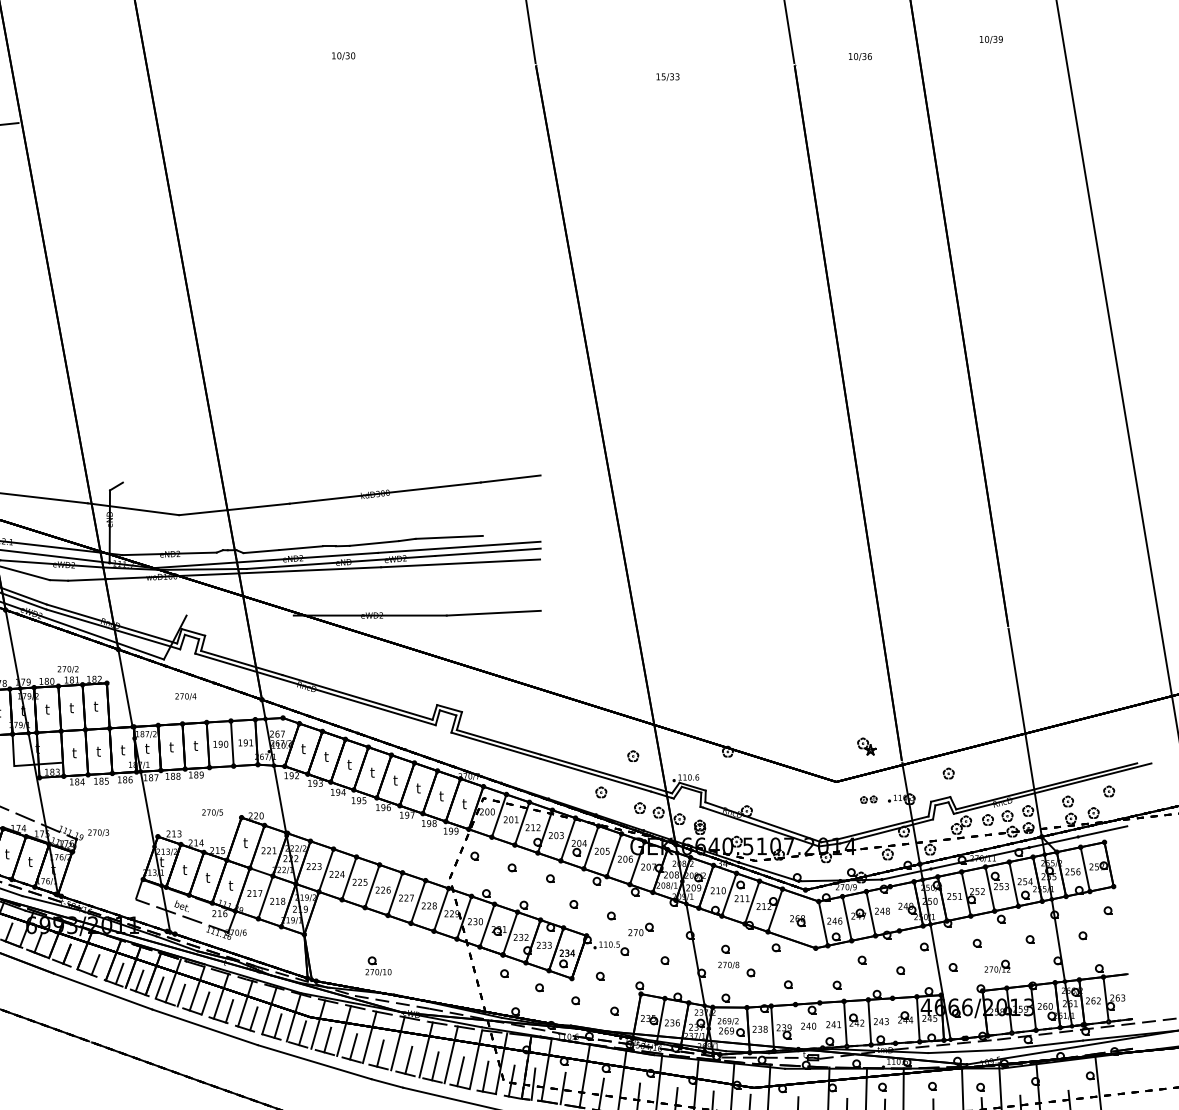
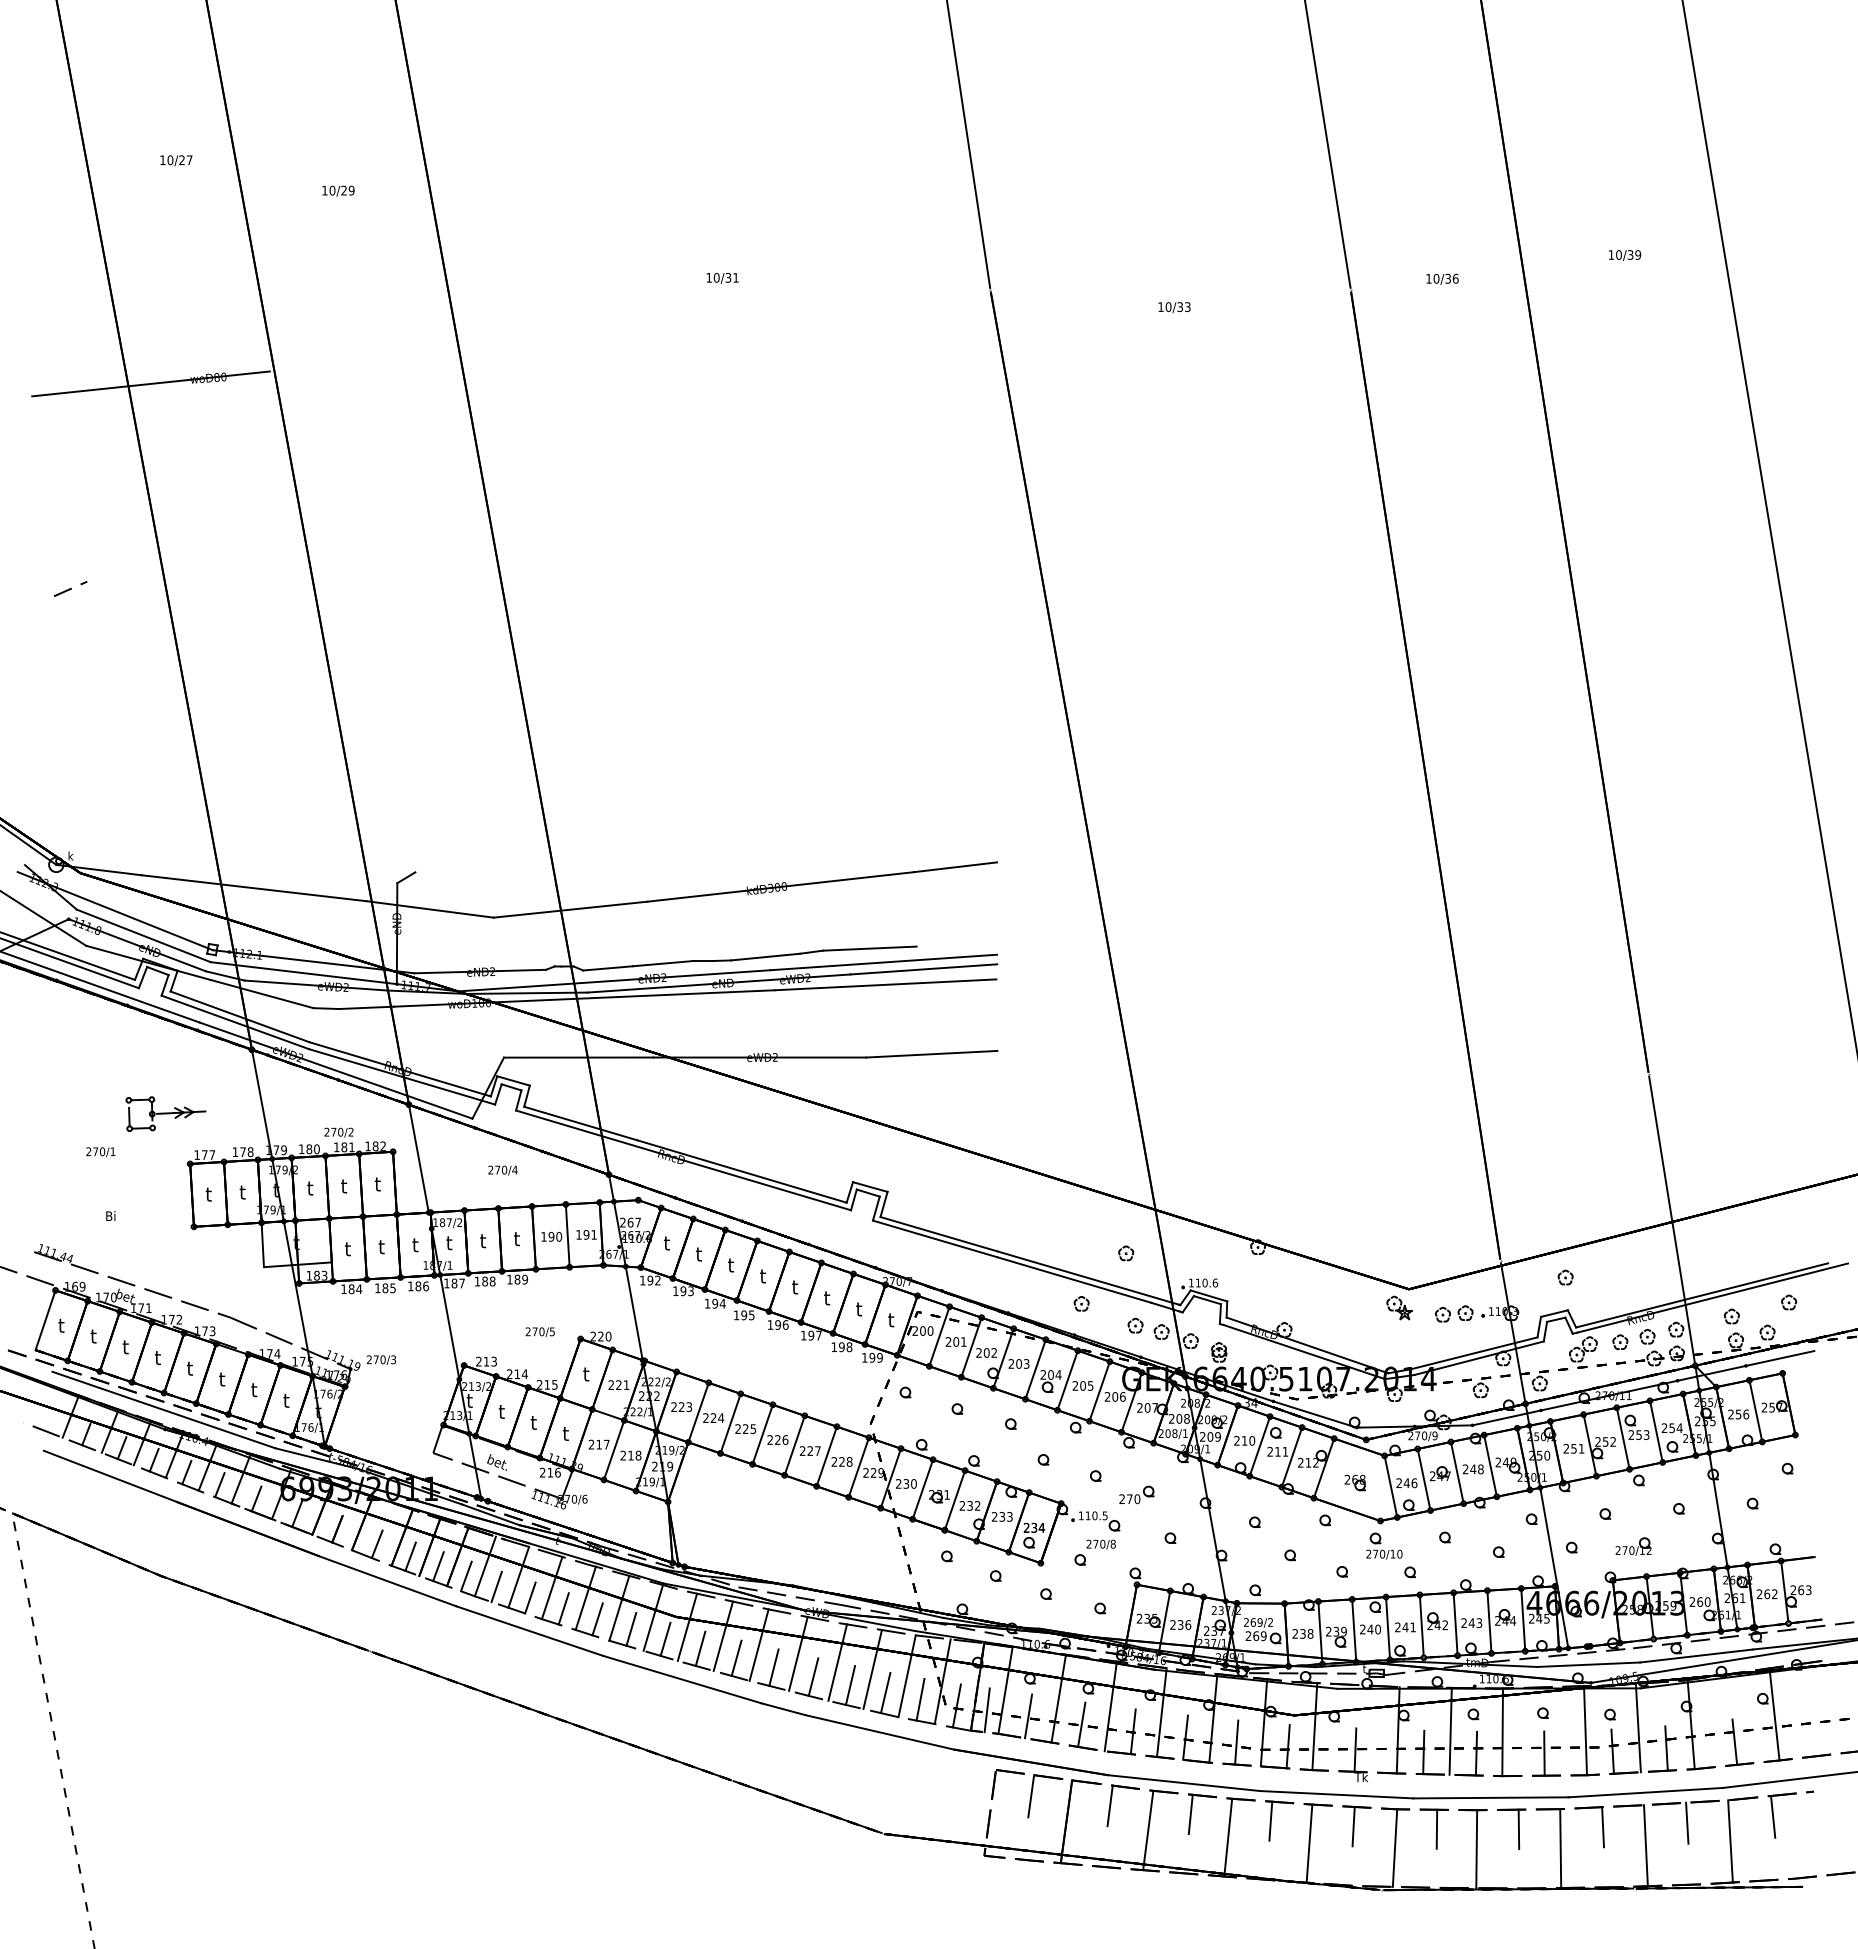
text: (352, 55) -> (735, 277), 10/30 -> 10/31
text: (663, 76) -> (1168, 306), 15/33 -> 10/33
line: (240, 615) -> (578, 1057), added
part: (866, 746) -> (1399, 1307), moved
part: (868, 799) -> (1454, 1313), size x1.67
text: (532, 827) -> (986, 1352), 212 -> 202
line: (894, 908) -> (1490, 1465), added
part: (378, 965) -> (1384, 1545), moved
text: (728, 965) -> (1100, 1544), moved
line: (894, 1020) -> (1489, 1621), added
line: (820, 1025) -> (1387, 1628), added
line: (797, 1026) -> (1354, 1630), added

